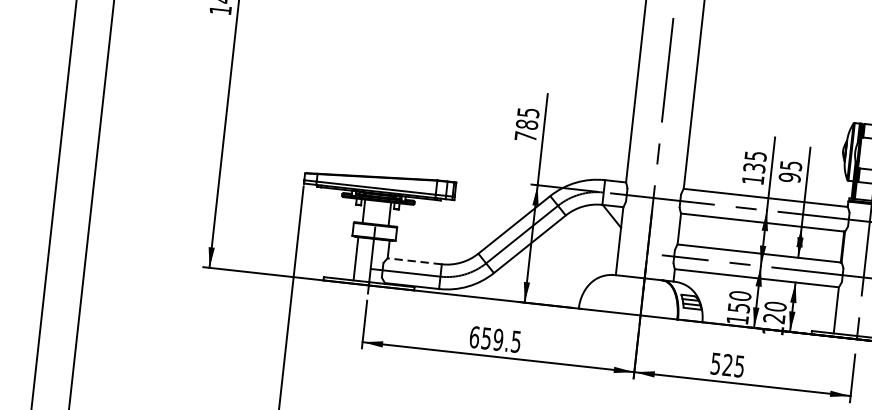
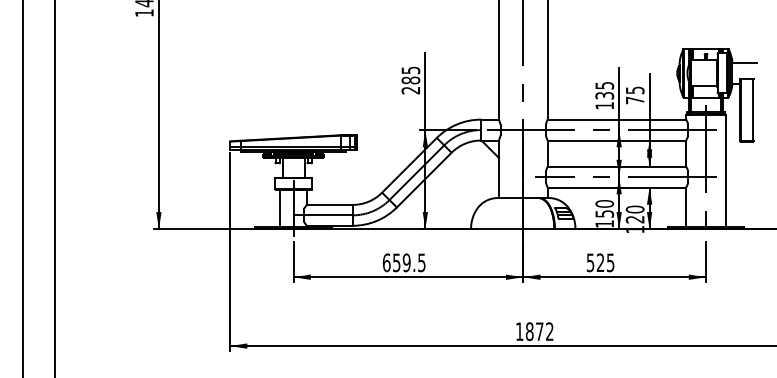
text: (525, 136) -> (410, 90), 785 -> 285
text: (789, 177) -> (634, 100), 95 -> 75
line: (414, 260) -> (329, 204), dashed -> solid

